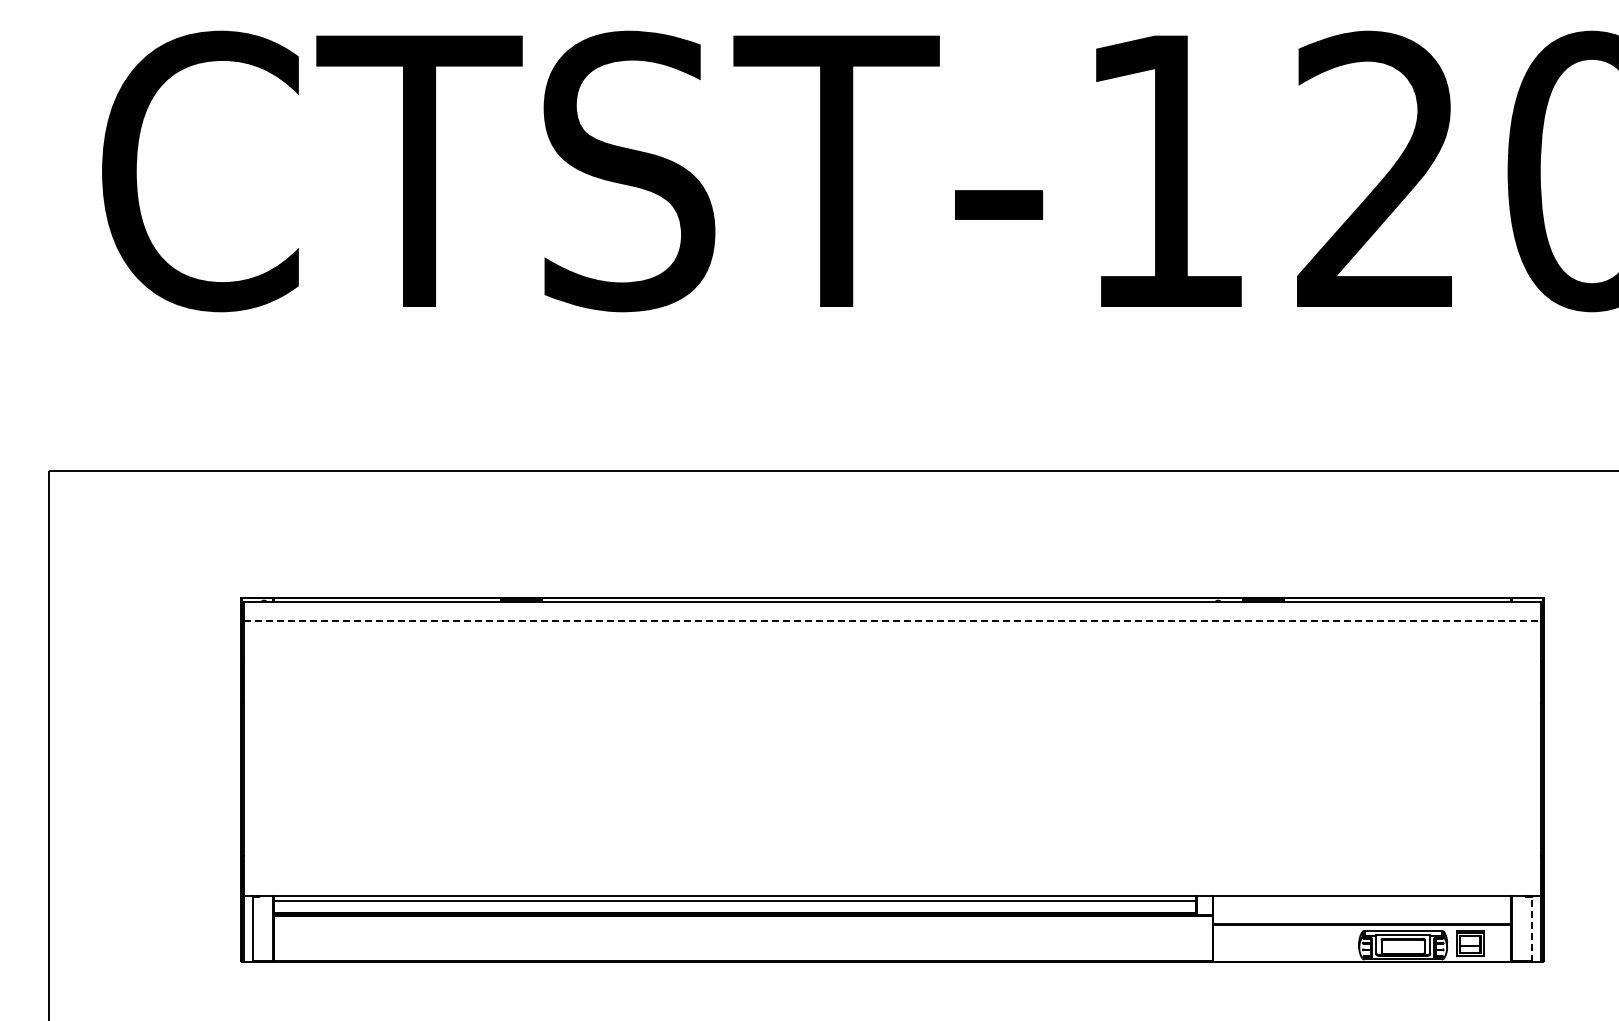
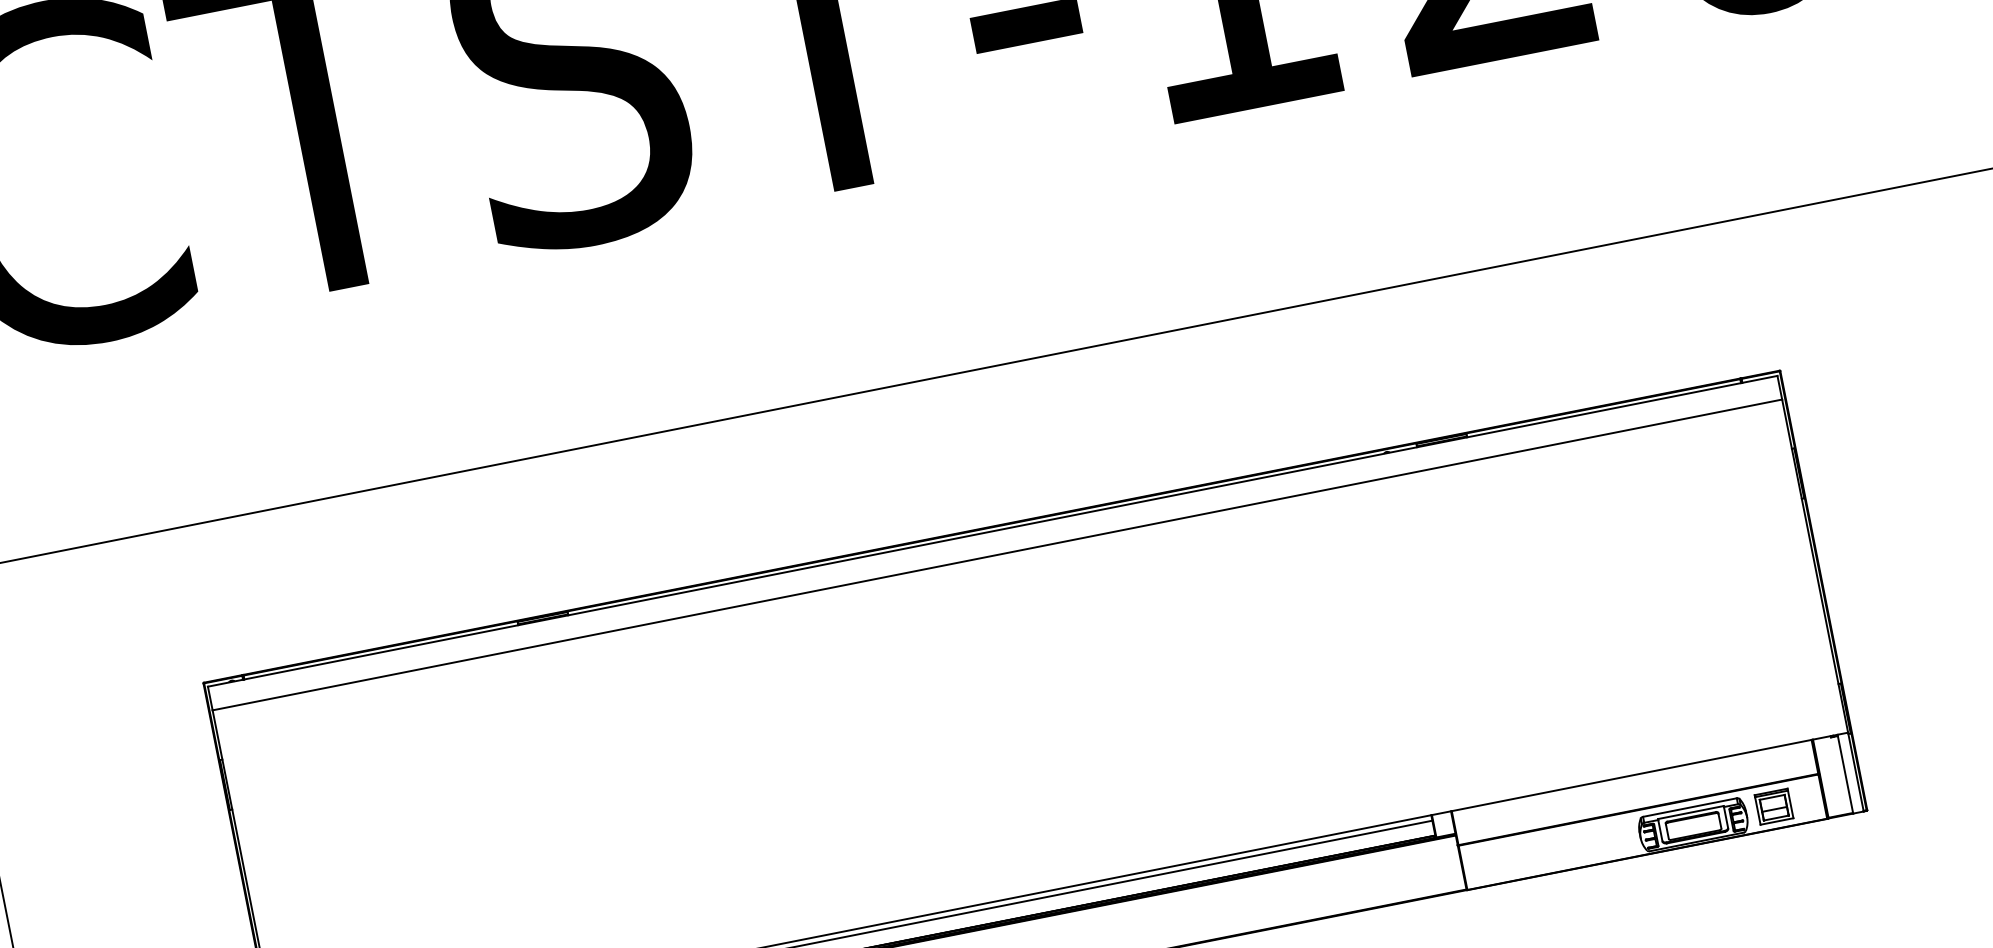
line: (893, 621) -> (998, 555), dashed -> solid
line: (1532, 928) -> (1845, 773), dashed -> solid

